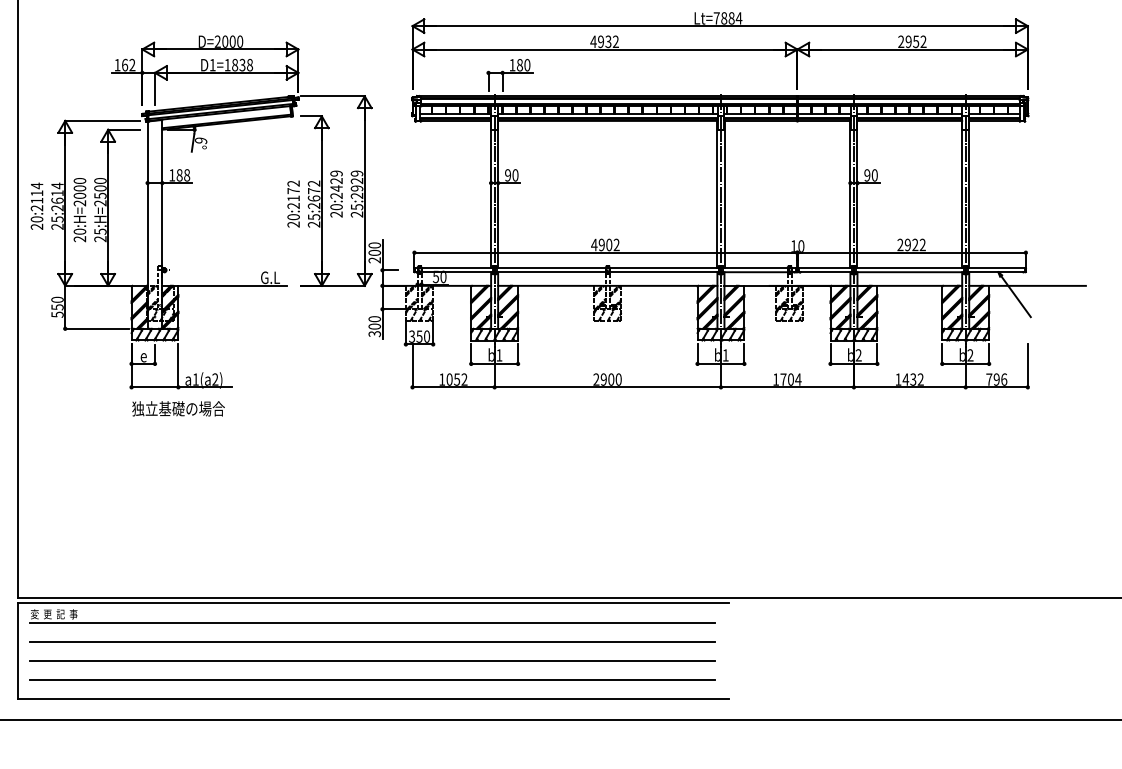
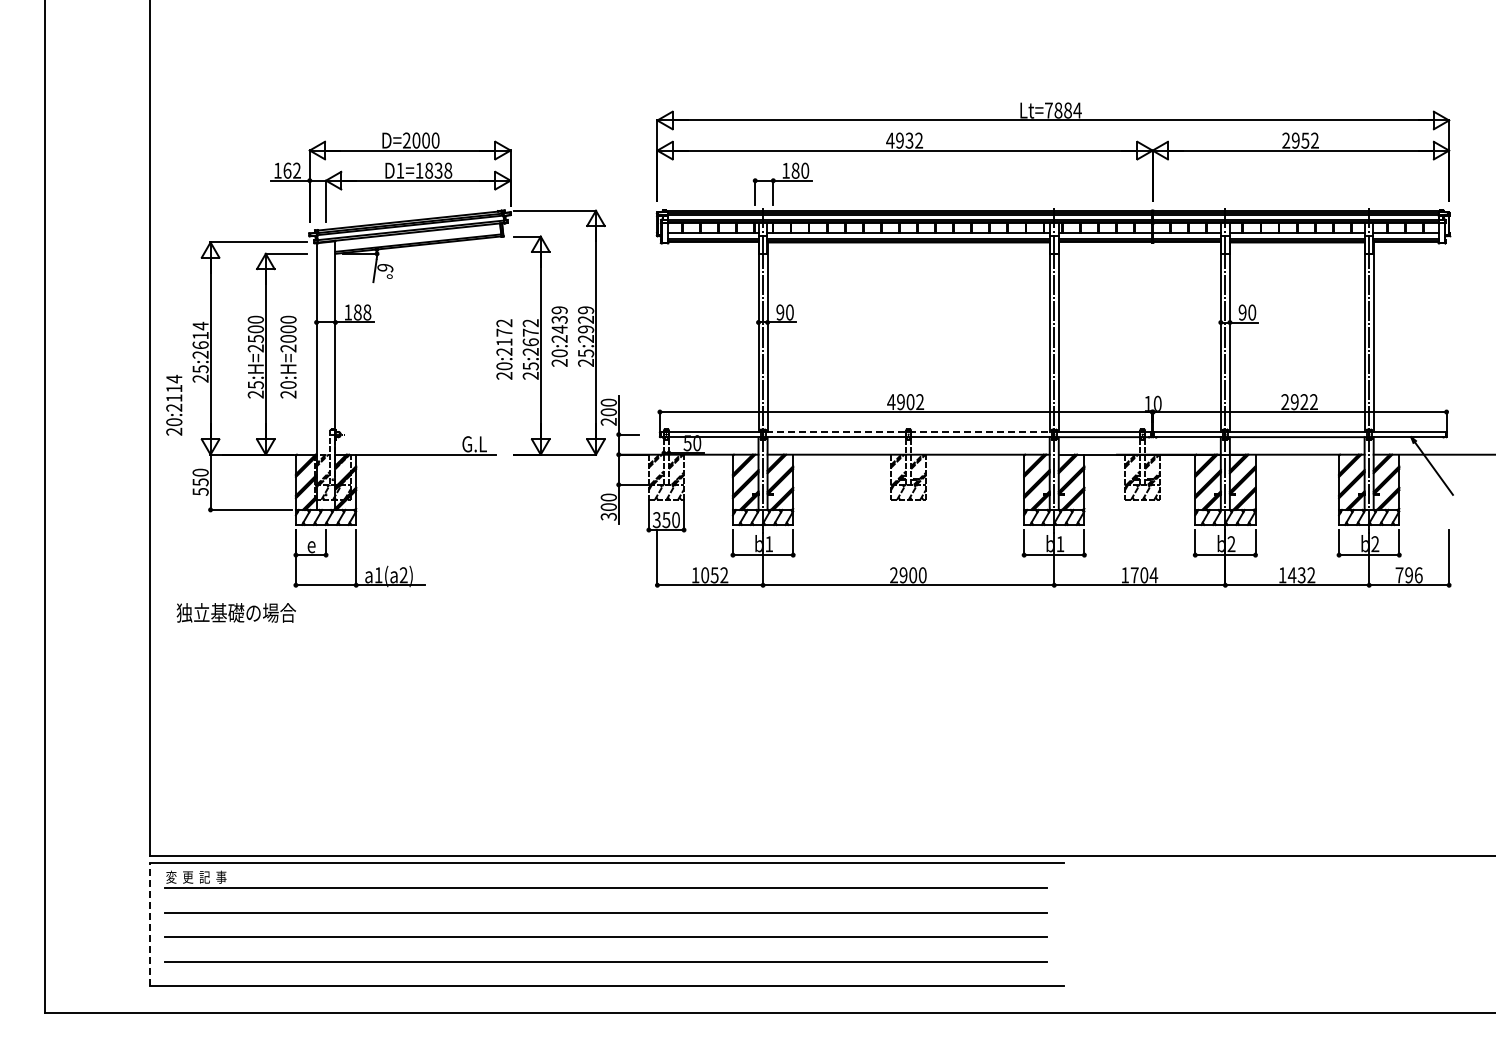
text: (336, 180) -> (559, 319), 20:2429 -> 20:2439
text: (37, 205) -> (174, 404), moved
text: (79, 209) -> (288, 356), moved
line: (608, 268) -> (909, 432), solid -> dashed
text: (177, 408) -> (235, 612), moved
line: (18, 651) -> (150, 924), solid -> dashed

